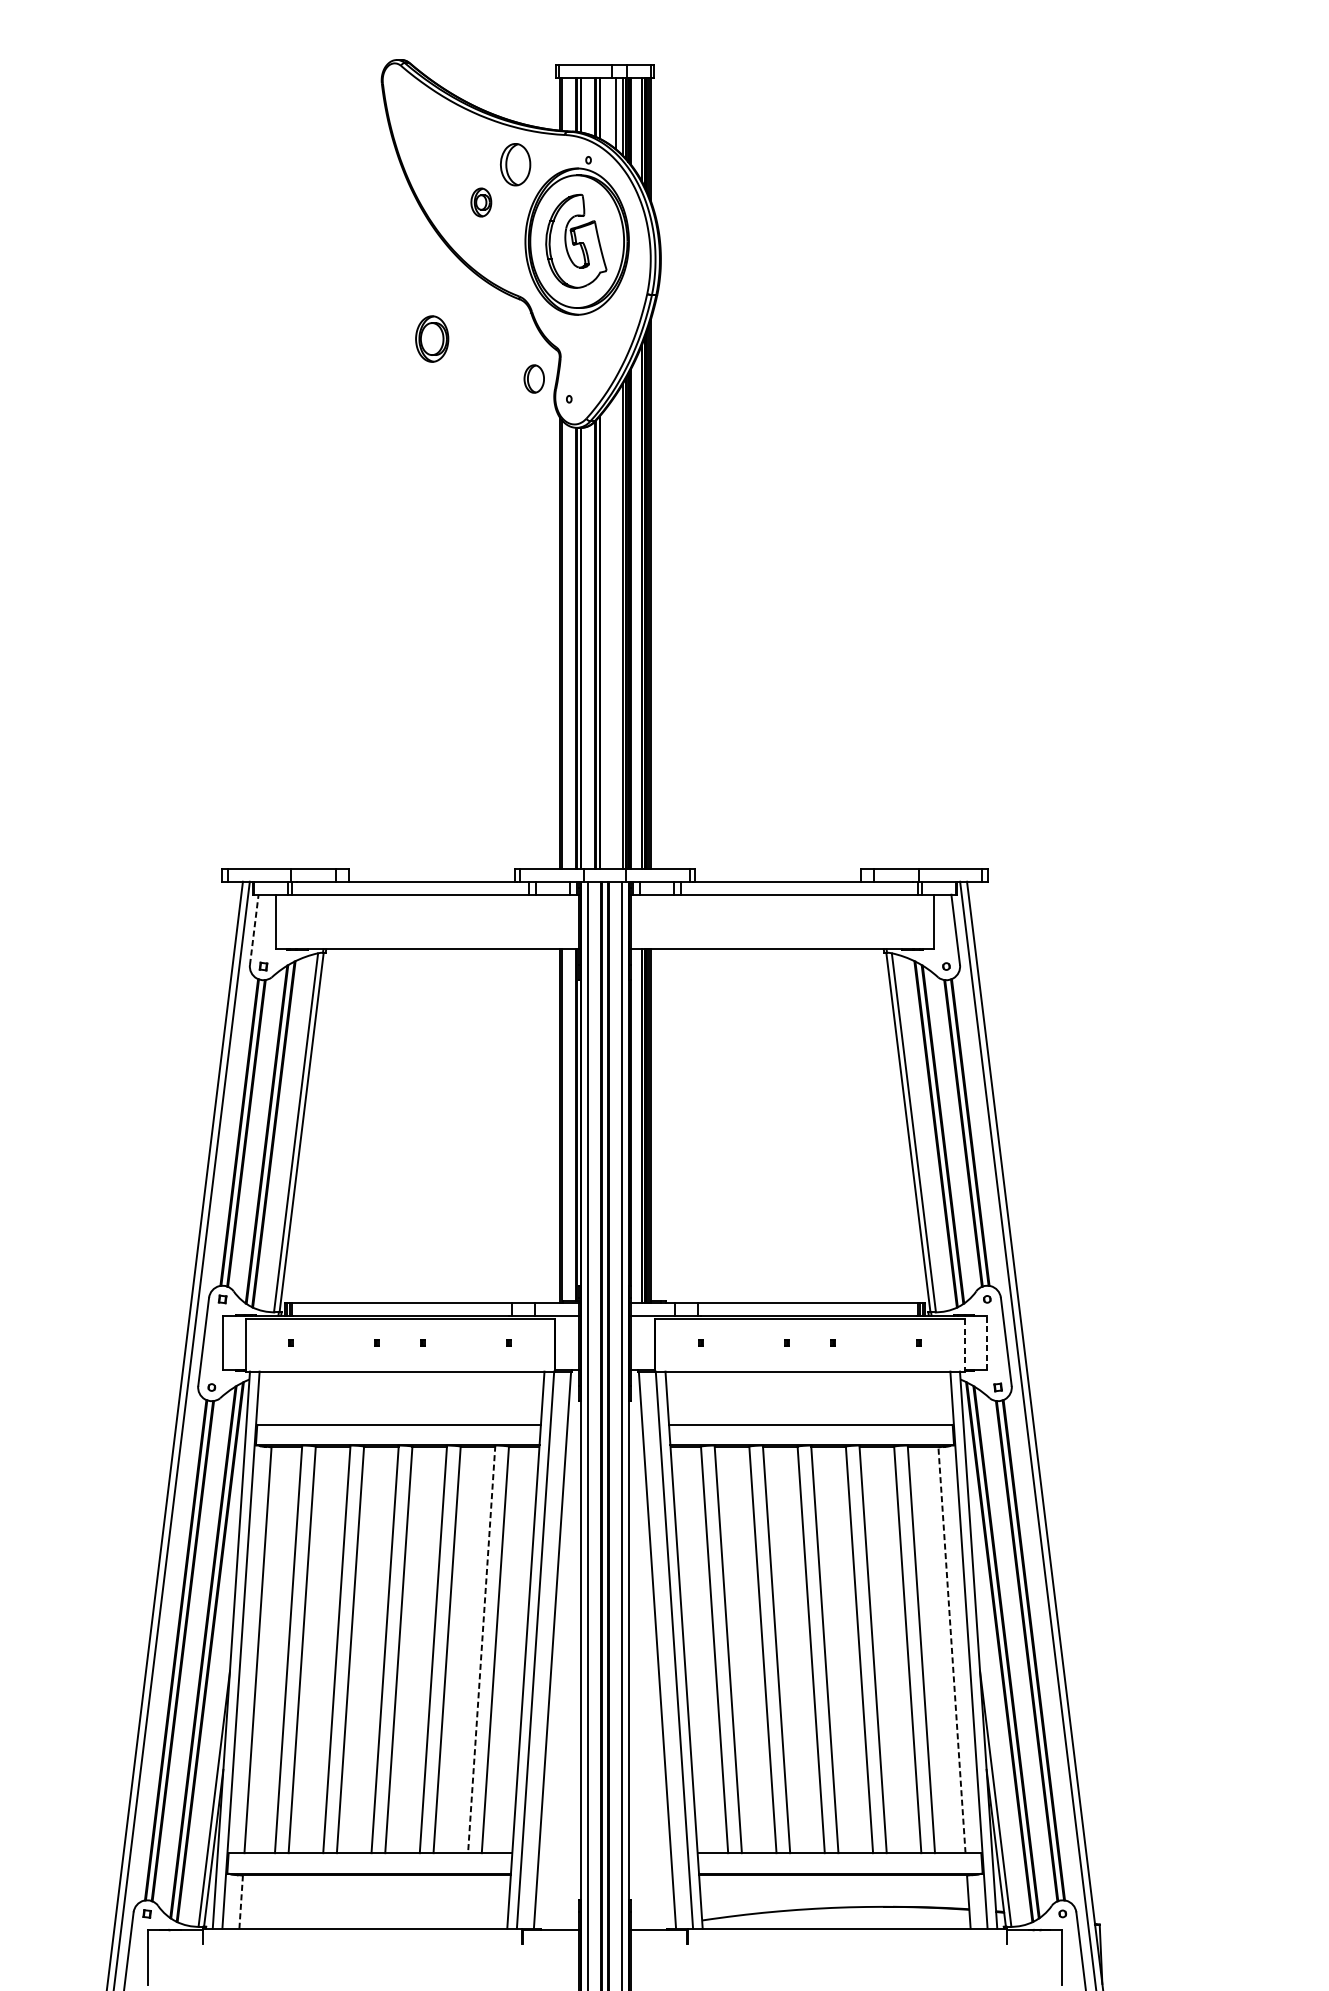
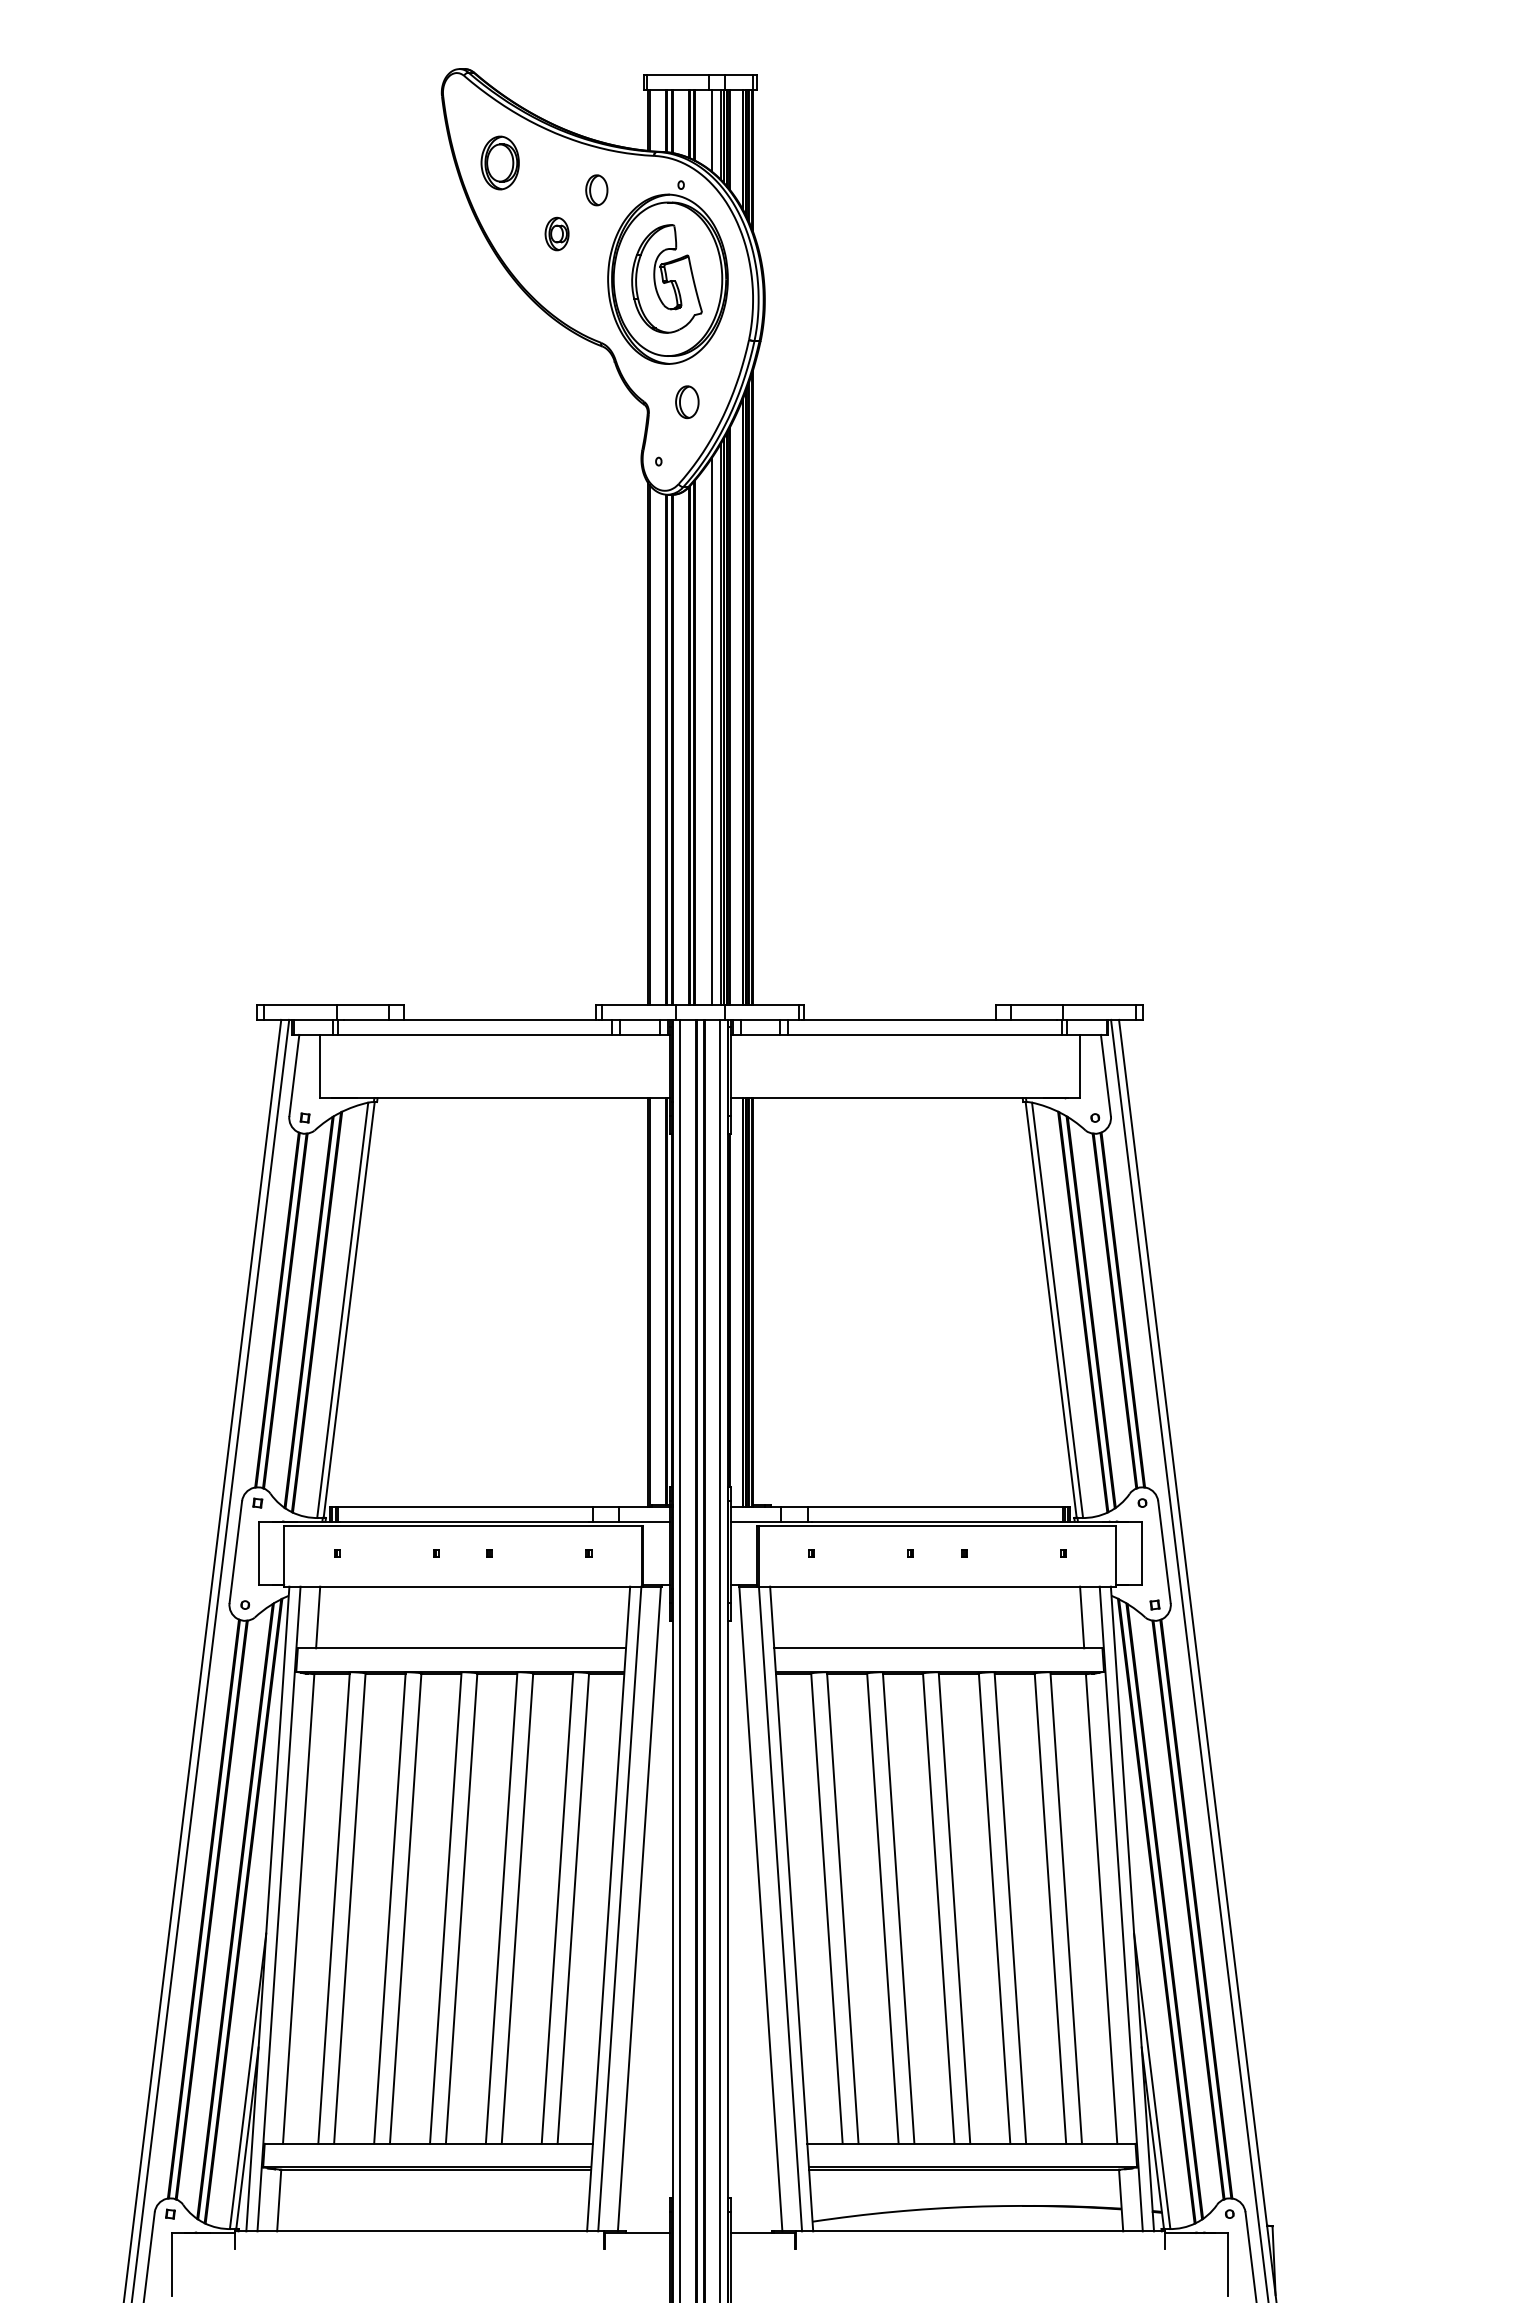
part: (515, 164) -> (596, 190), size x0.62
part: (431, 338) -> (499, 162), moved
part: (534, 379) -> (687, 402), moved
line: (615, 631) -> (712, 730), added
line: (254, 929) -> (294, 1075), dashed -> solid
line: (986, 1342) -> (1141, 1553), dashed -> solid
line: (964, 1345) -> (1116, 1556), dashed -> solid
line: (275, 1398) -> (318, 1617), added
line: (935, 1398) -> (1082, 1617), added
line: (481, 1649) -> (557, 1908), dashed -> solid
line: (951, 1649) -> (1101, 1908), dashed -> solid
line: (241, 1902) -> (279, 2200), dashed -> solid

